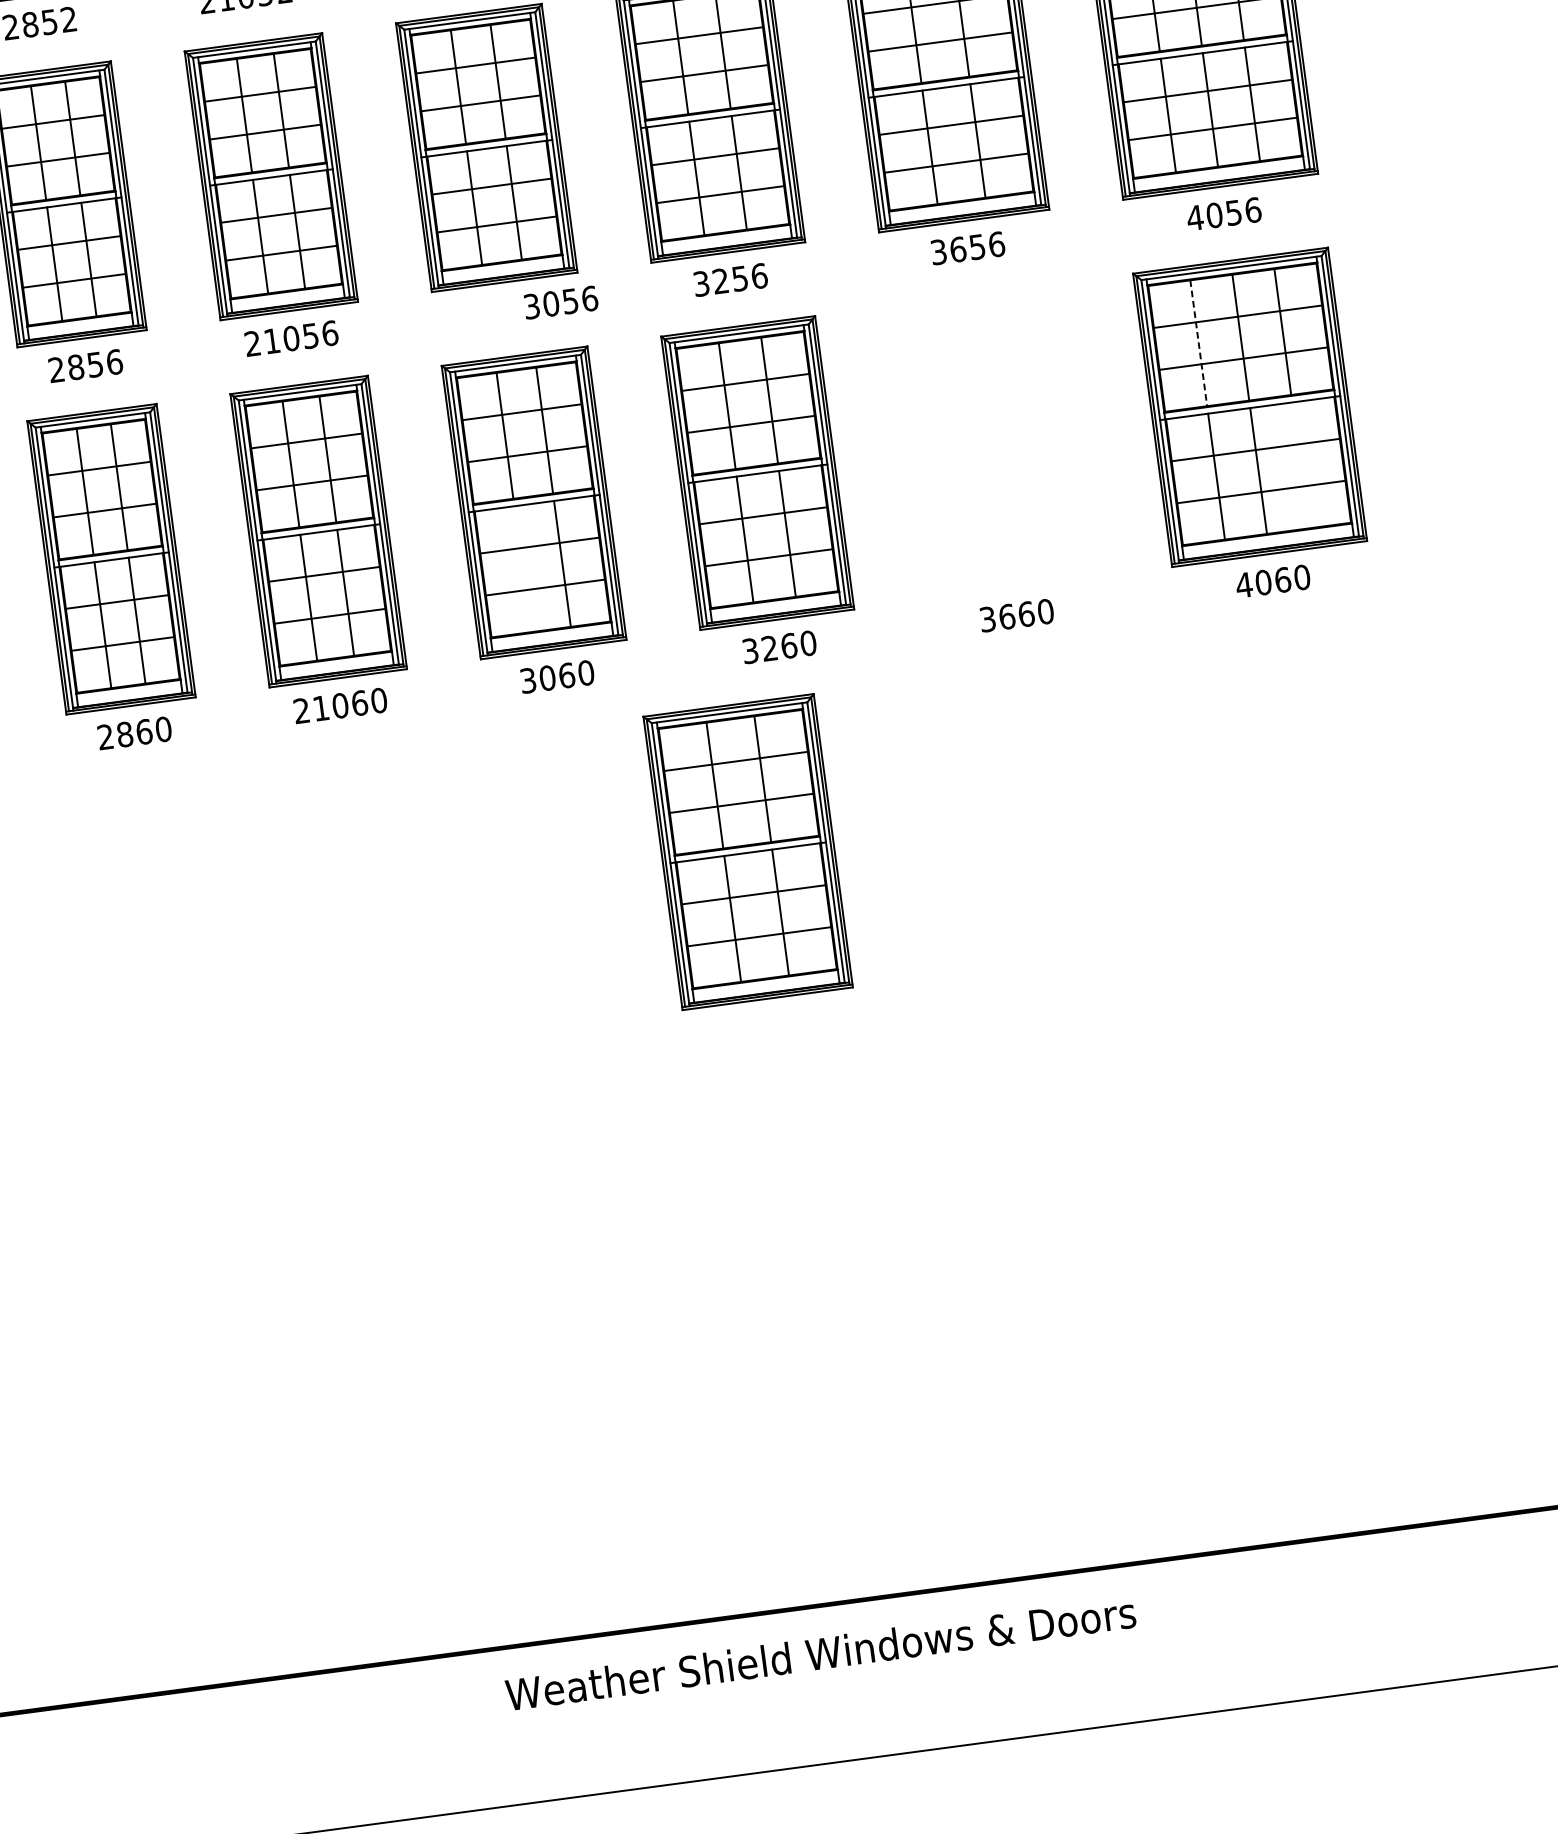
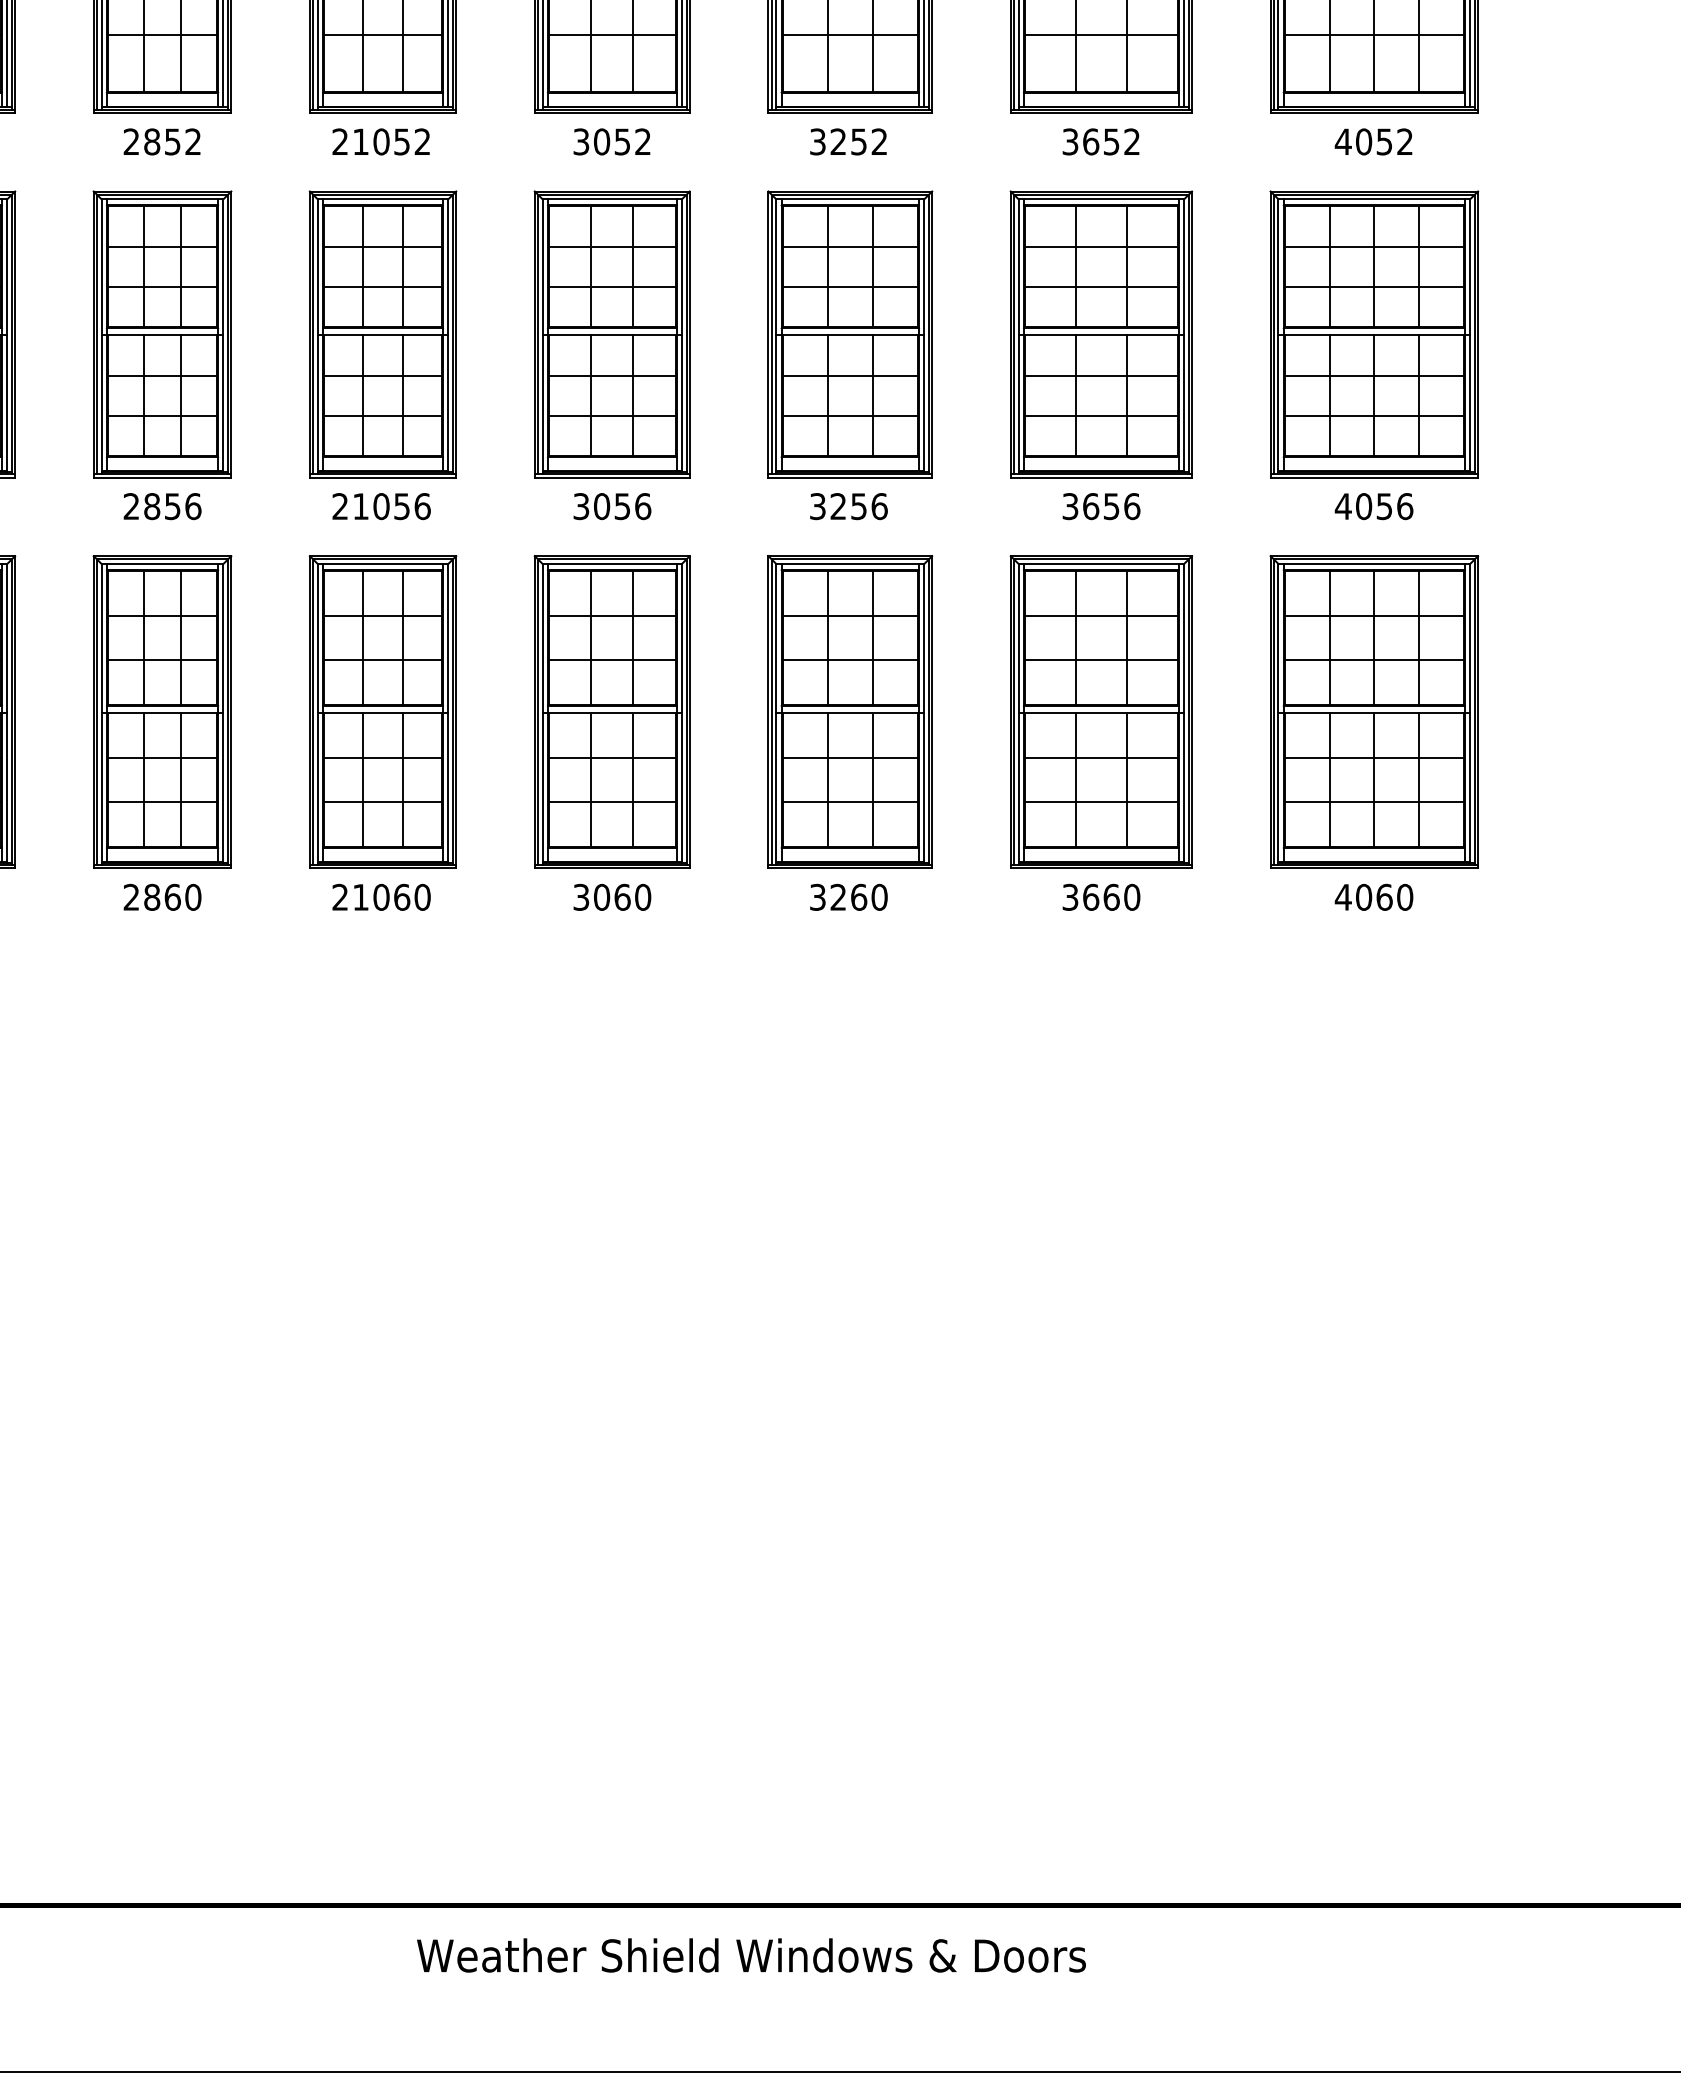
text: (561, 302) -> (612, 506), moved
line: (1198, 343) -> (1329, 638), dashed -> solid
line: (1301, 465) -> (1419, 780), added
line: (523, 569) -> (591, 780), added
part: (748, 851) -> (1101, 711), moved

